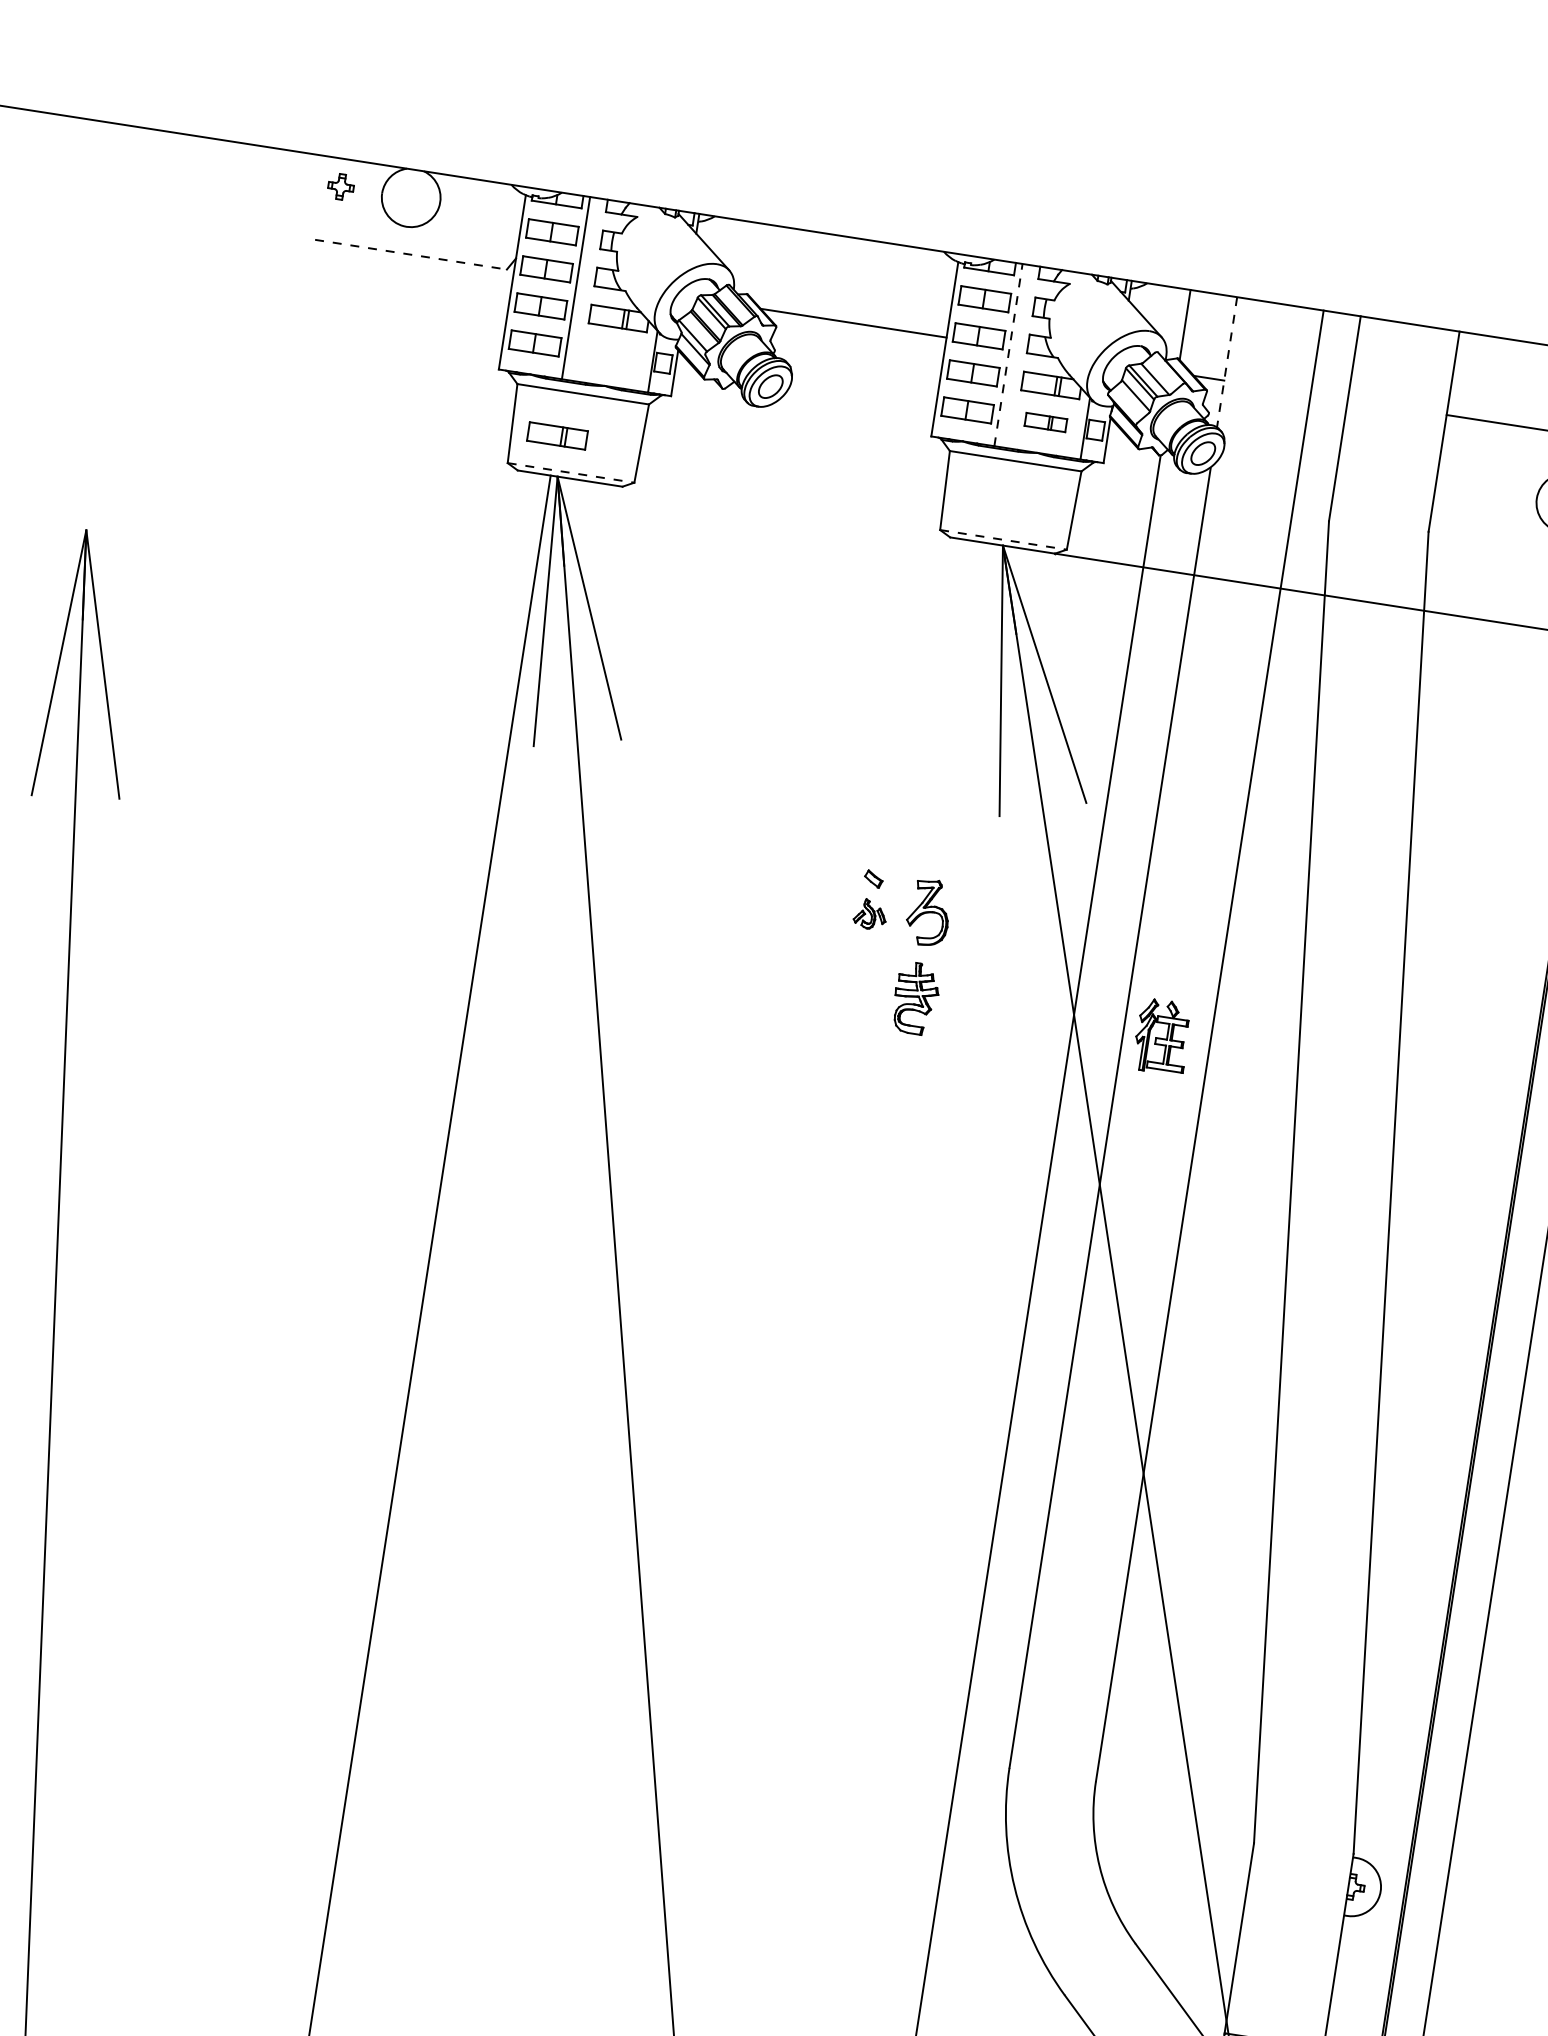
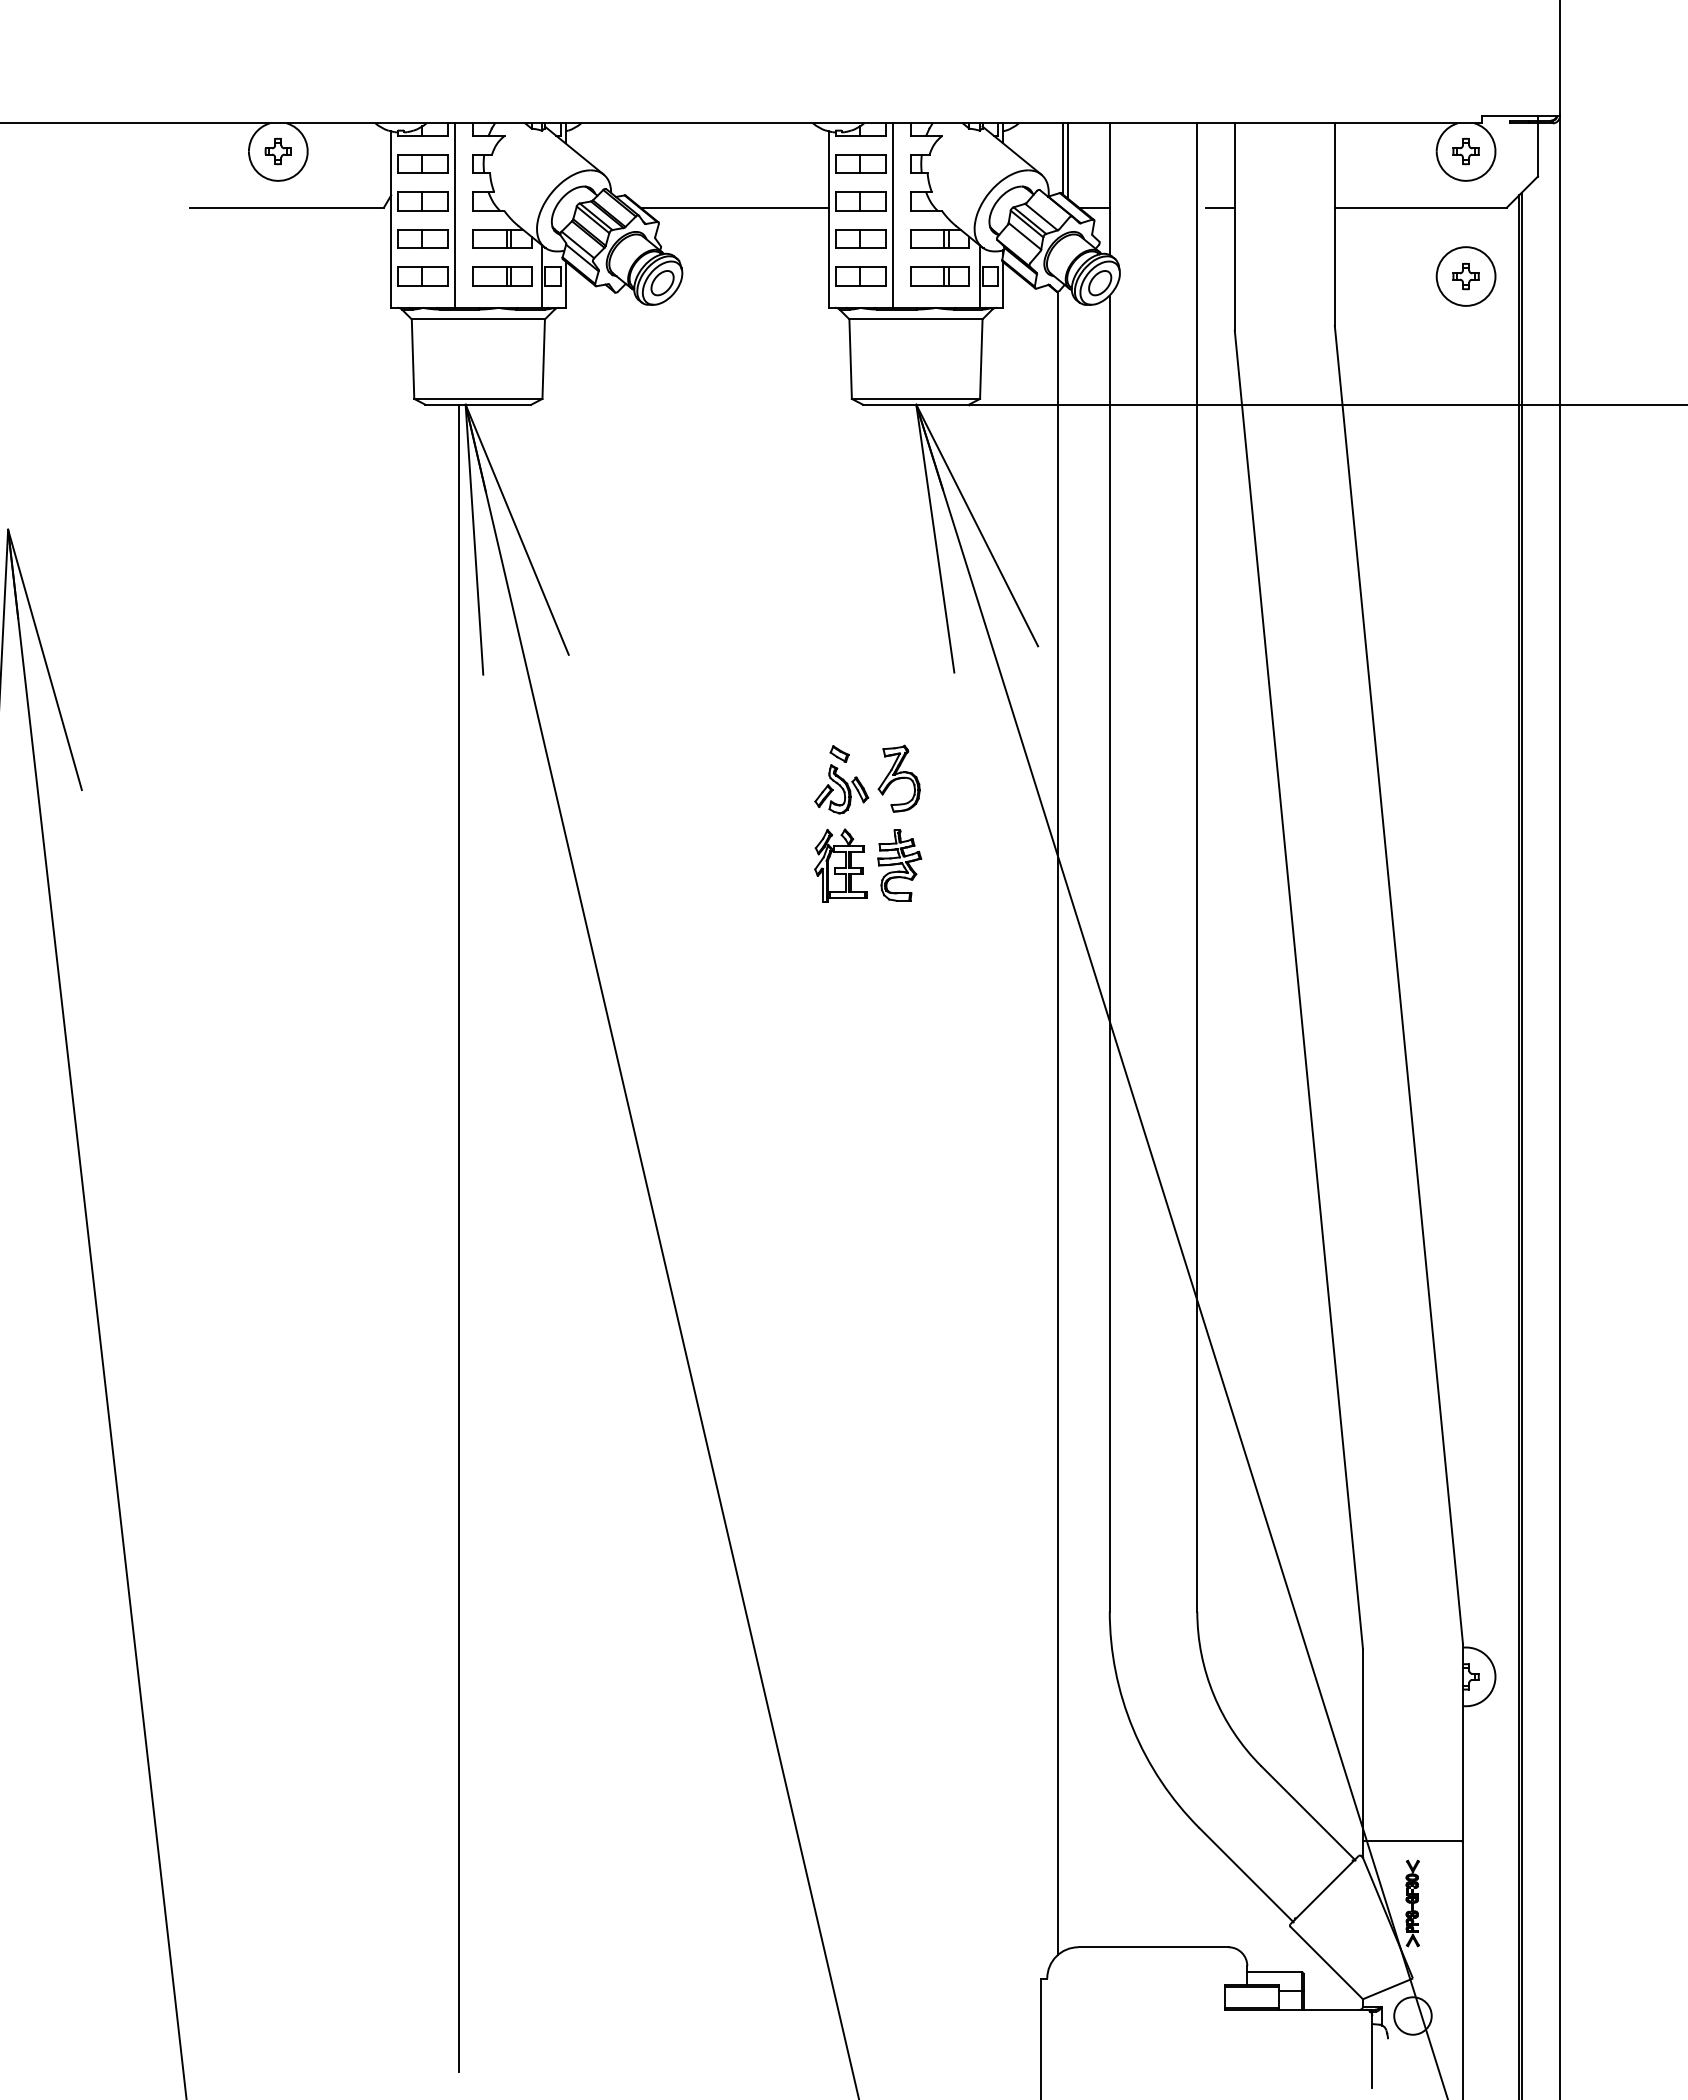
part: (340, 186) -> (277, 151), moved
line: (411, 254) -> (287, 207), dashed -> solid
line: (1190, 327) -> (1068, 160), added
line: (1008, 354) -> (892, 215), dashed -> solid
line: (1226, 363) -> (1109, 190), dashed -> solid
line: (1332, 397) -> (1219, 207), added
part: (1045, 422) -> (939, 276), size x1.43
part: (557, 435) -> (502, 276), moved
line: (571, 472) -> (478, 398), dashed -> solid
line: (1004, 539) -> (916, 398), dashed -> solid
part: (870, 914) -> (841, 789), size x1.67
part: (1161, 1036) -> (840, 865), moved

